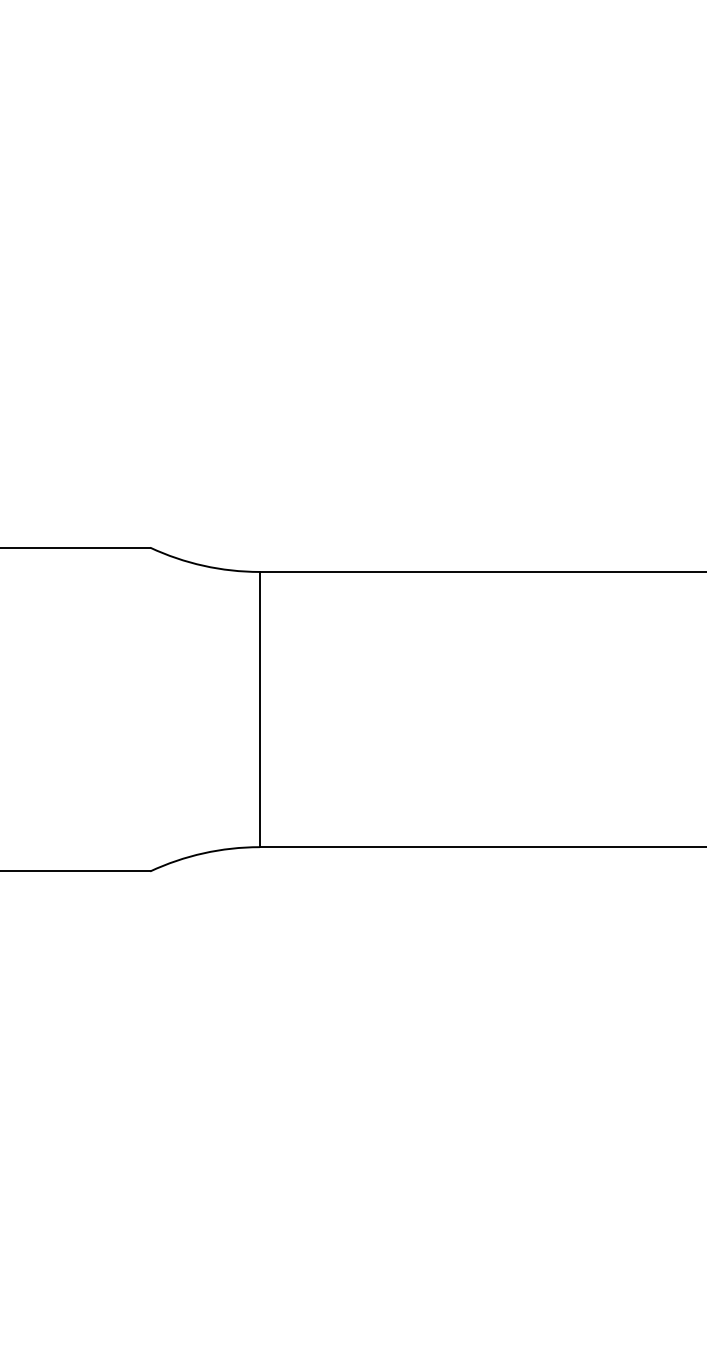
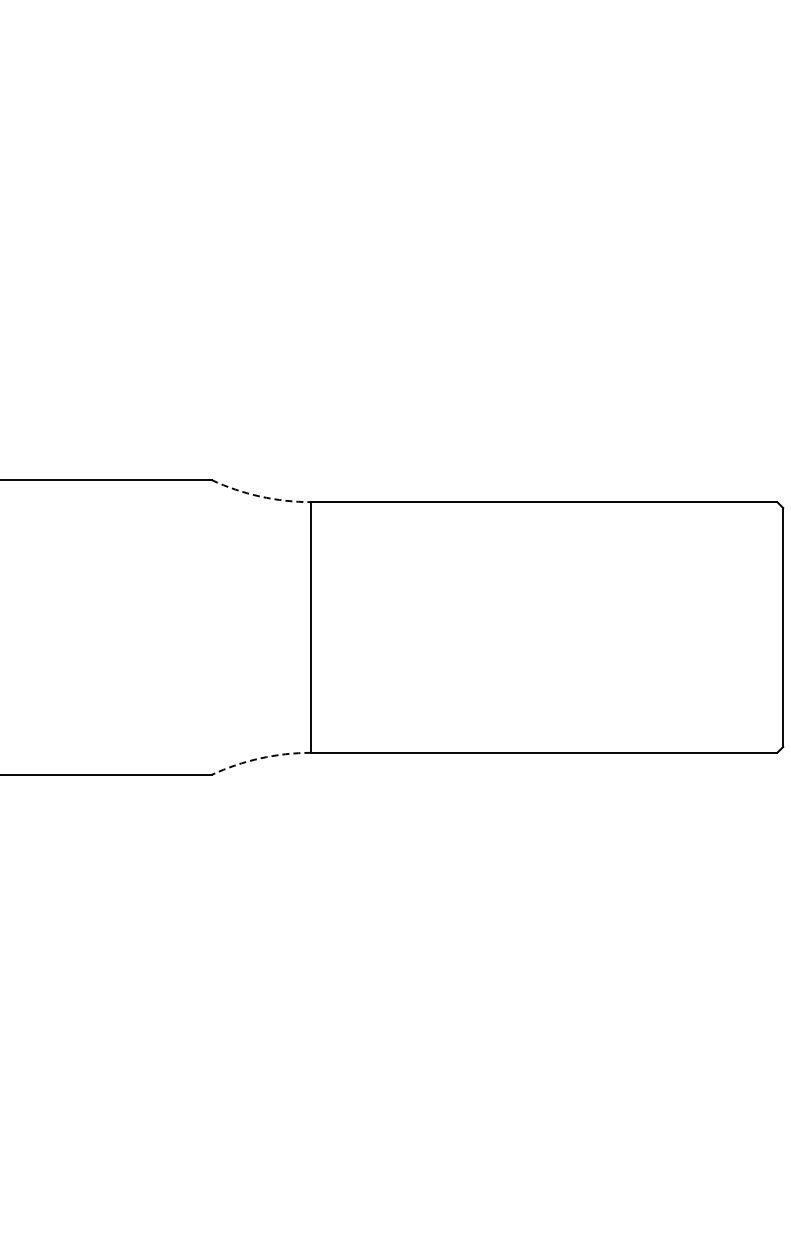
arc: (203, 565) -> (260, 496), solid -> dashed
arc: (203, 853) -> (260, 758), solid -> dashed

